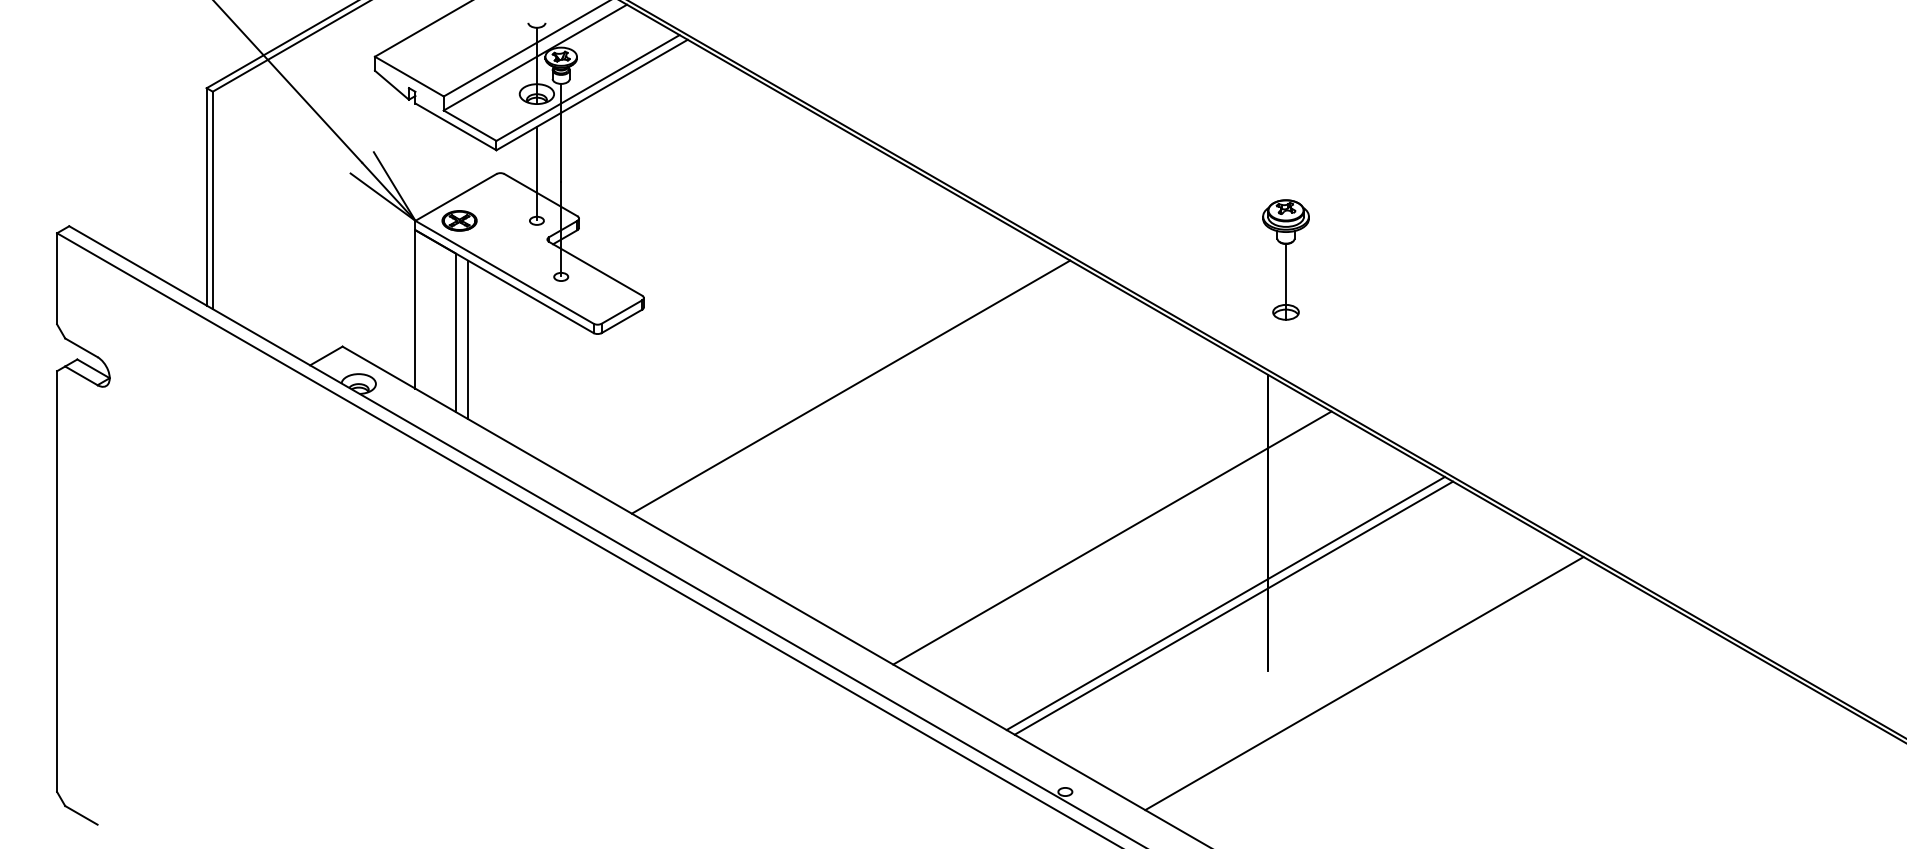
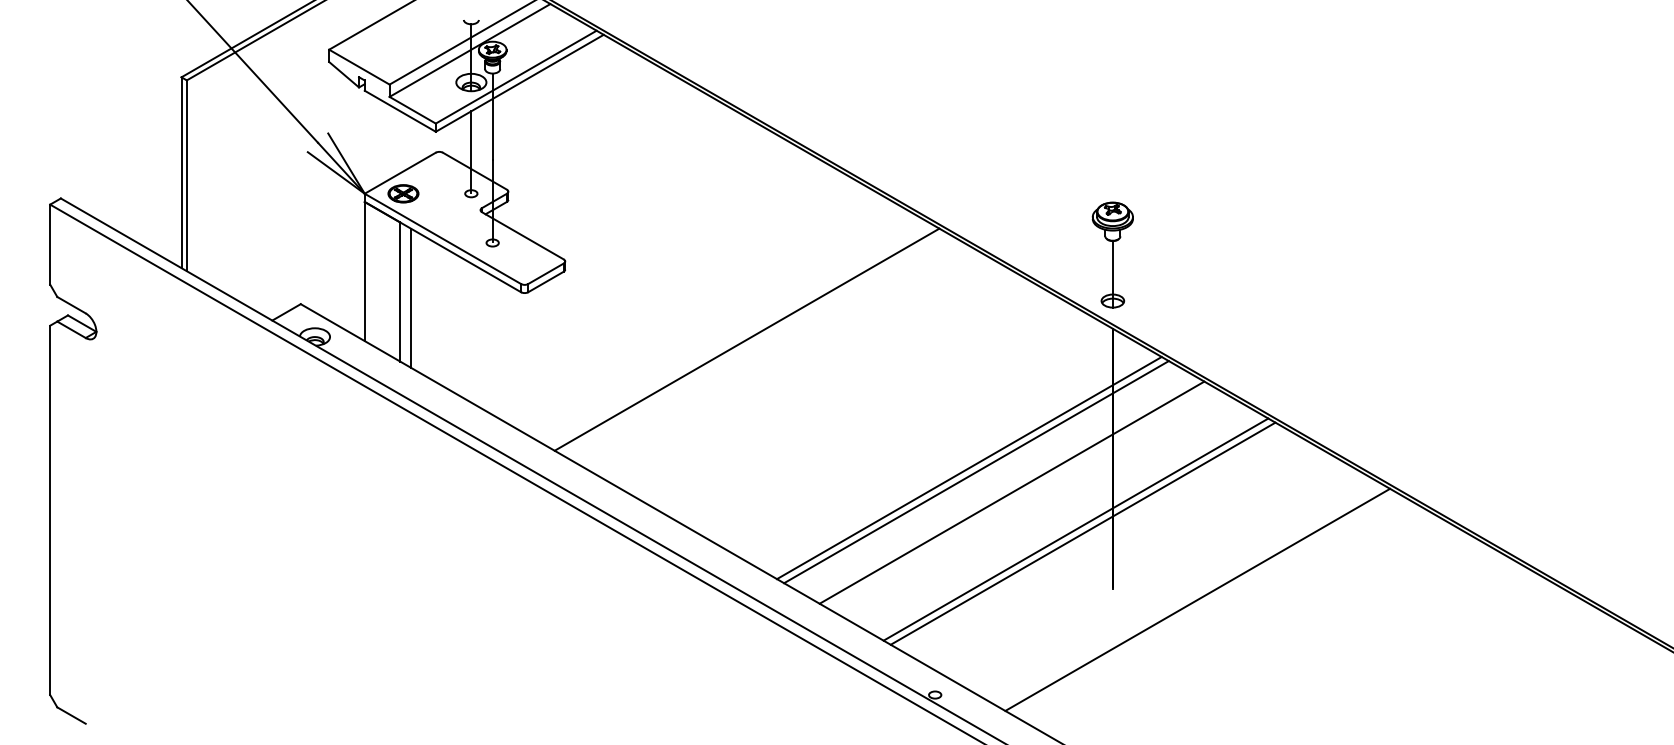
part: (1285, 259) -> (1112, 254), moved
line: (1104, 533) -> (969, 468), added
line: (1152, 561) -> (1011, 492), added

